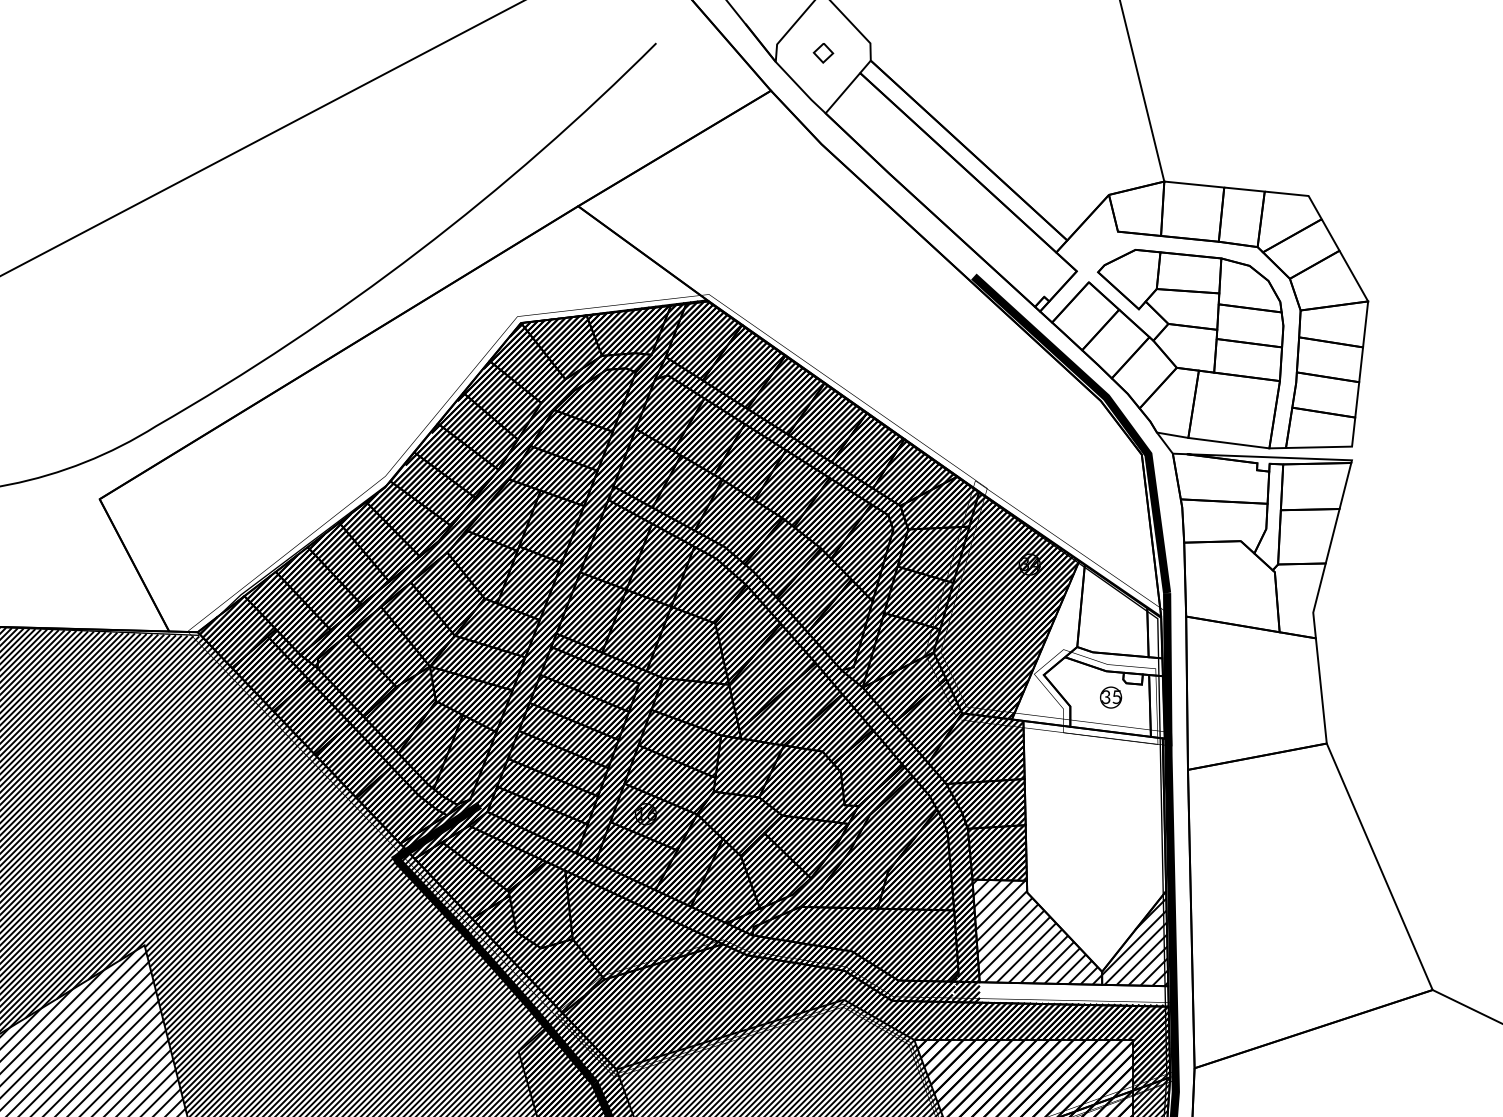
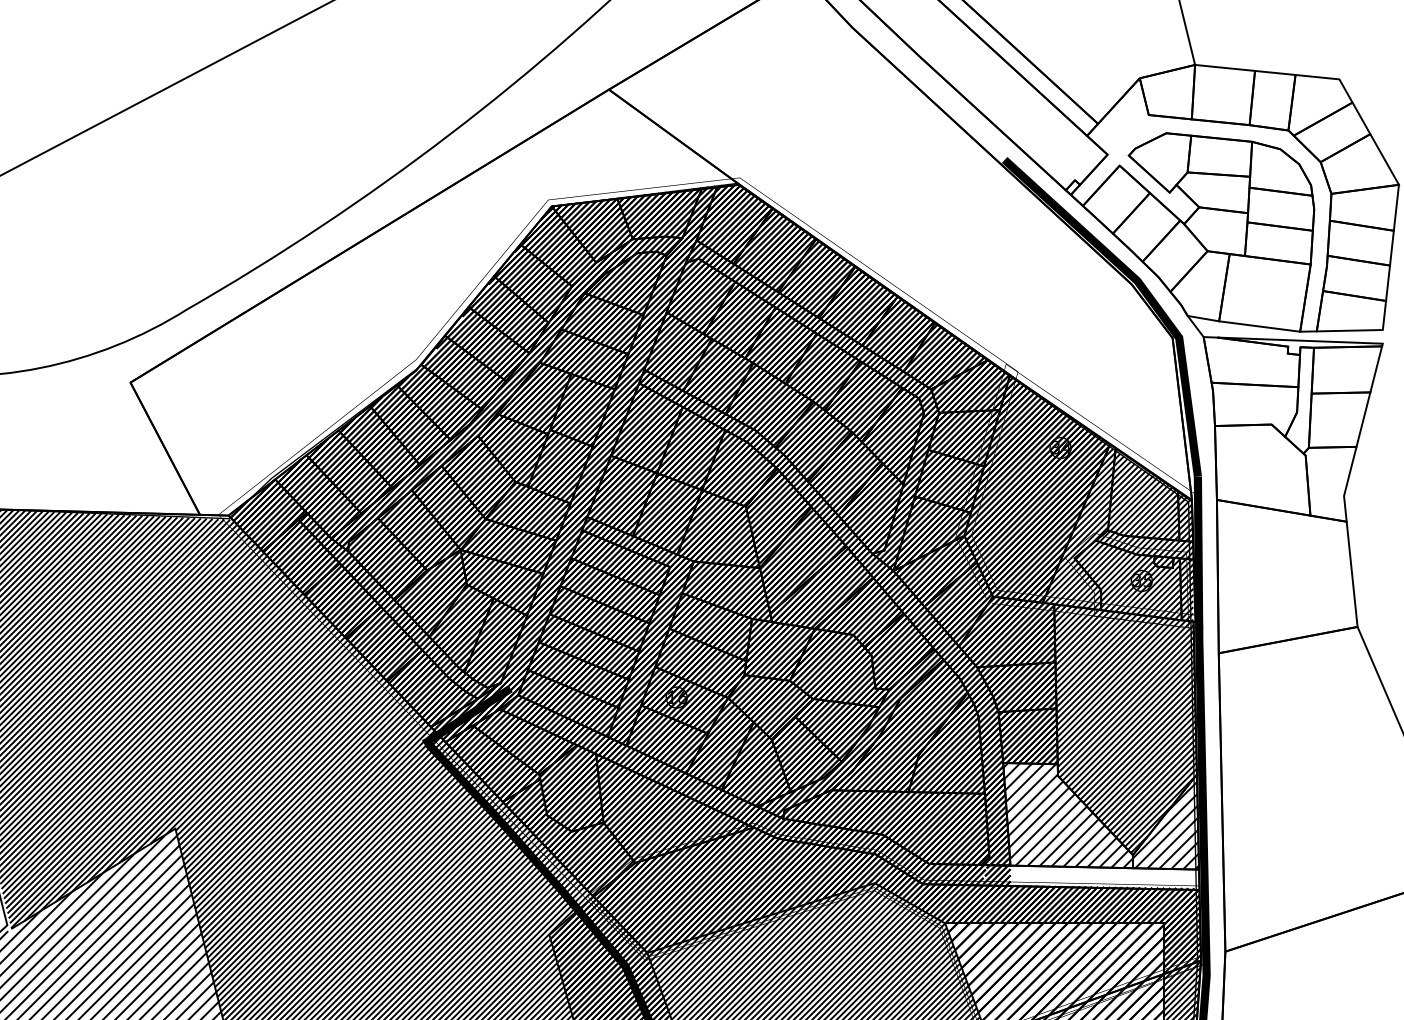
hatch: (1089, 766) -> (1120, 649), added

